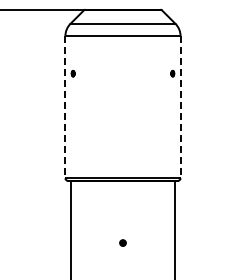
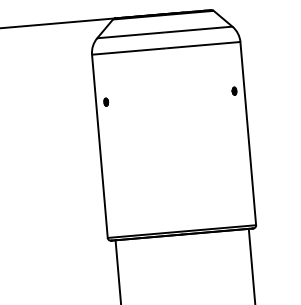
line: (65, 107) -> (100, 146), dashed -> solid
line: (180, 107) -> (248, 133), dashed -> solid

